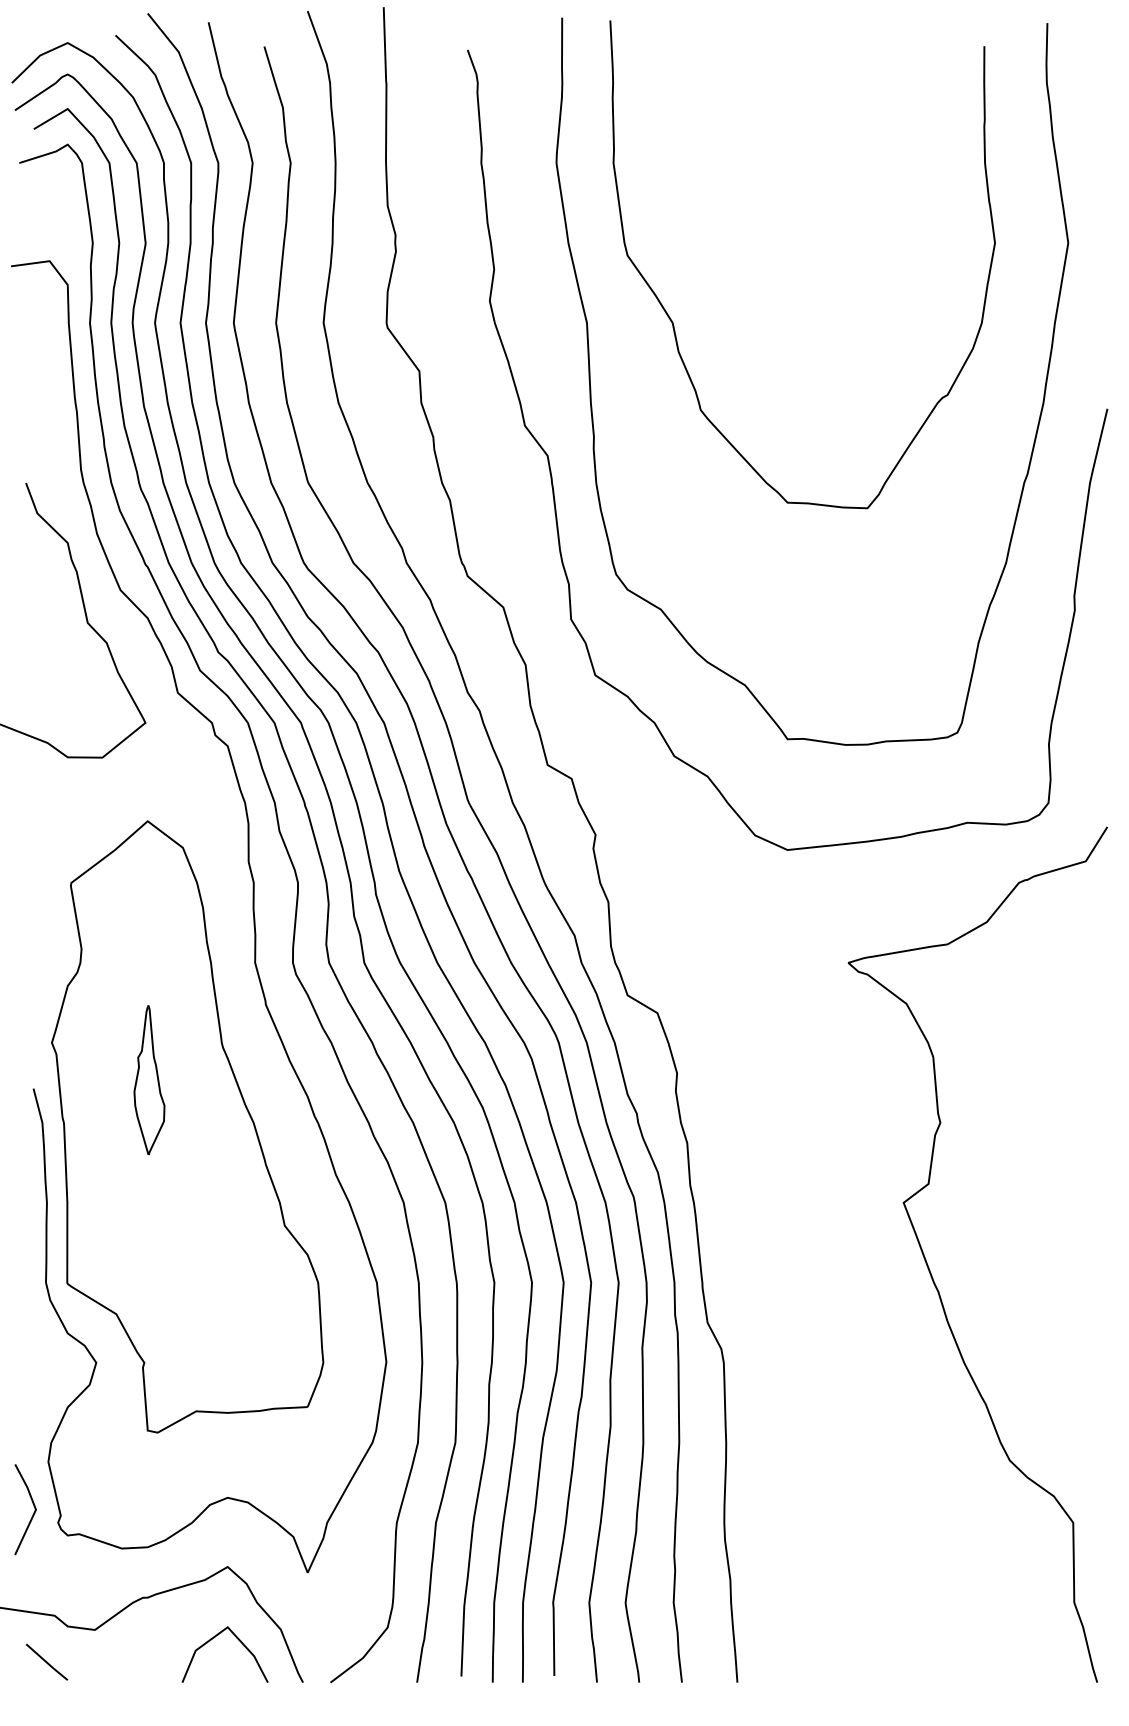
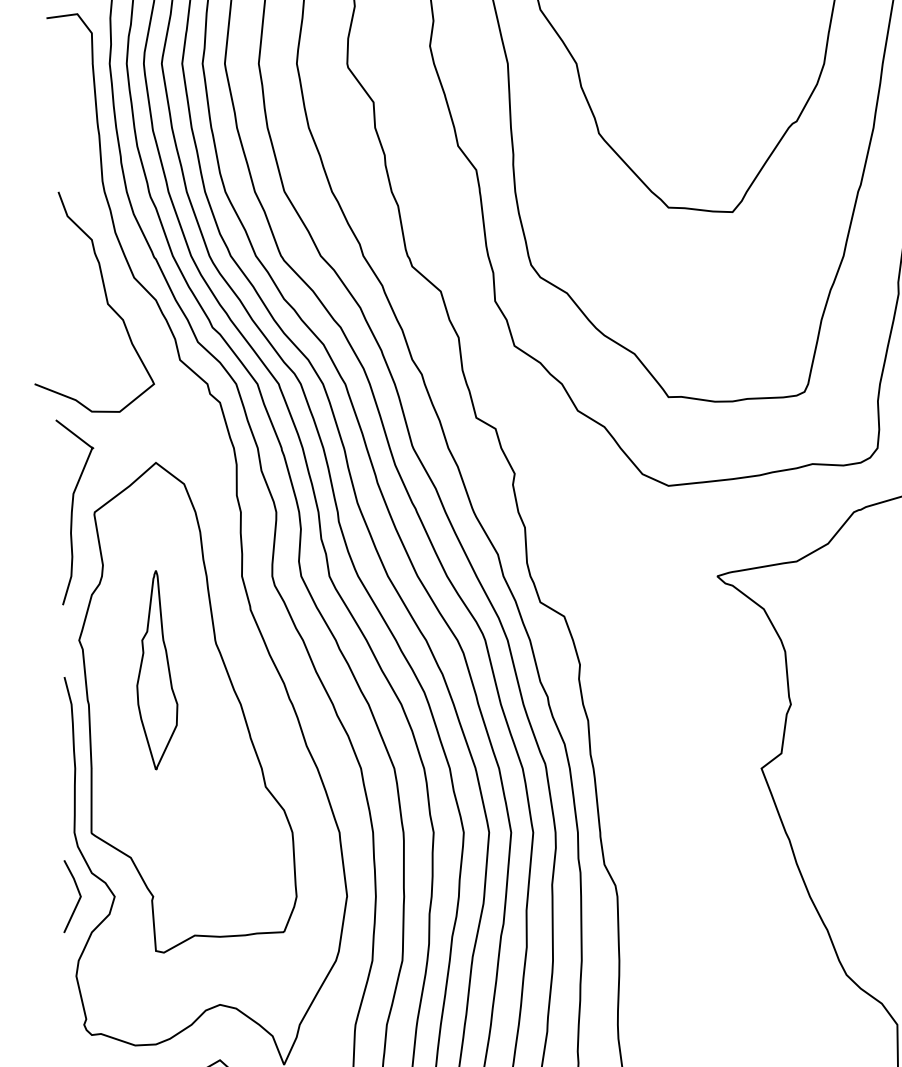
curve: (43, 882) -> (72, 511), added
part: (149, 1079) -> (157, 669), size x1.67
line: (33, 1506) -> (78, 894), moved

